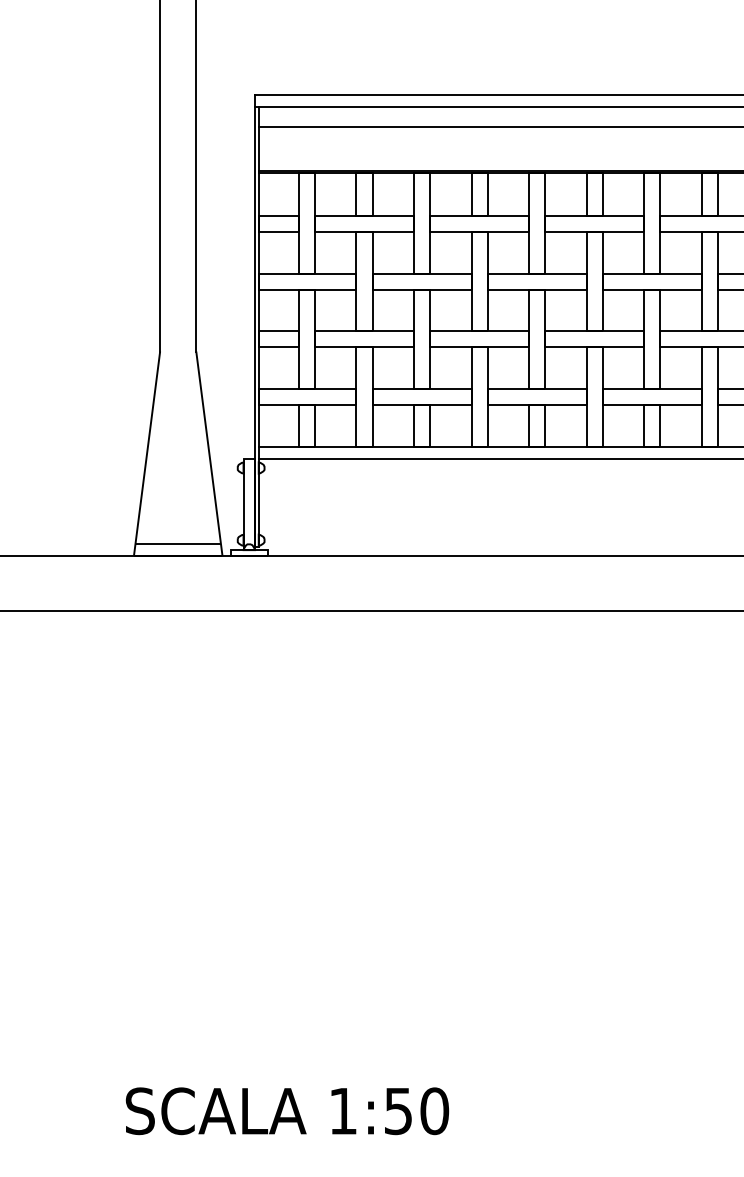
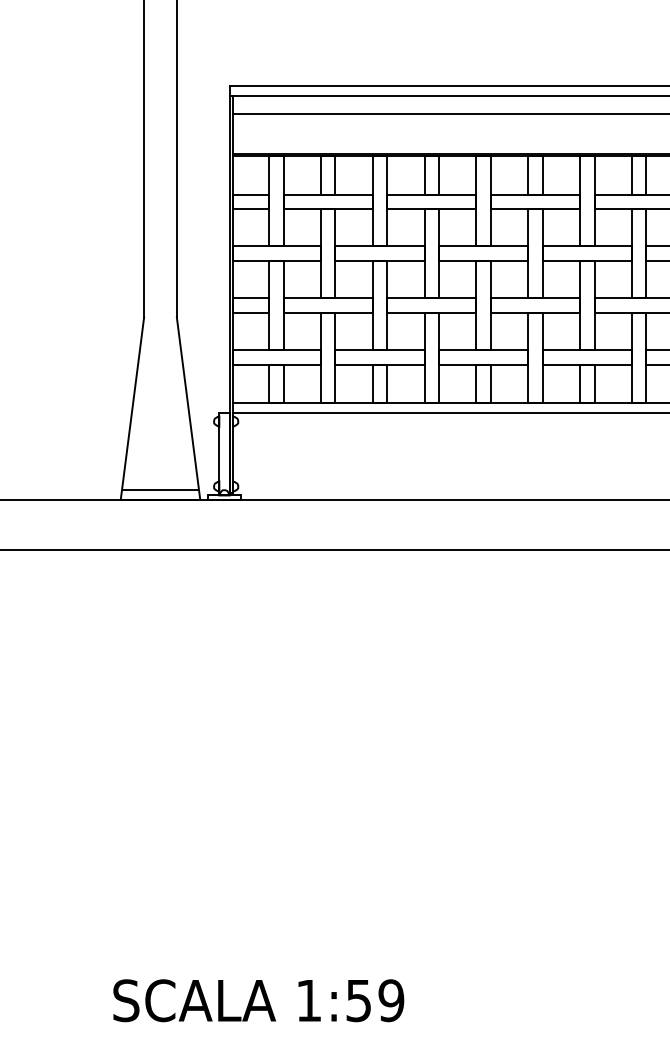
text: (434, 1110) -> (391, 1000), 1:50 -> 1:59

